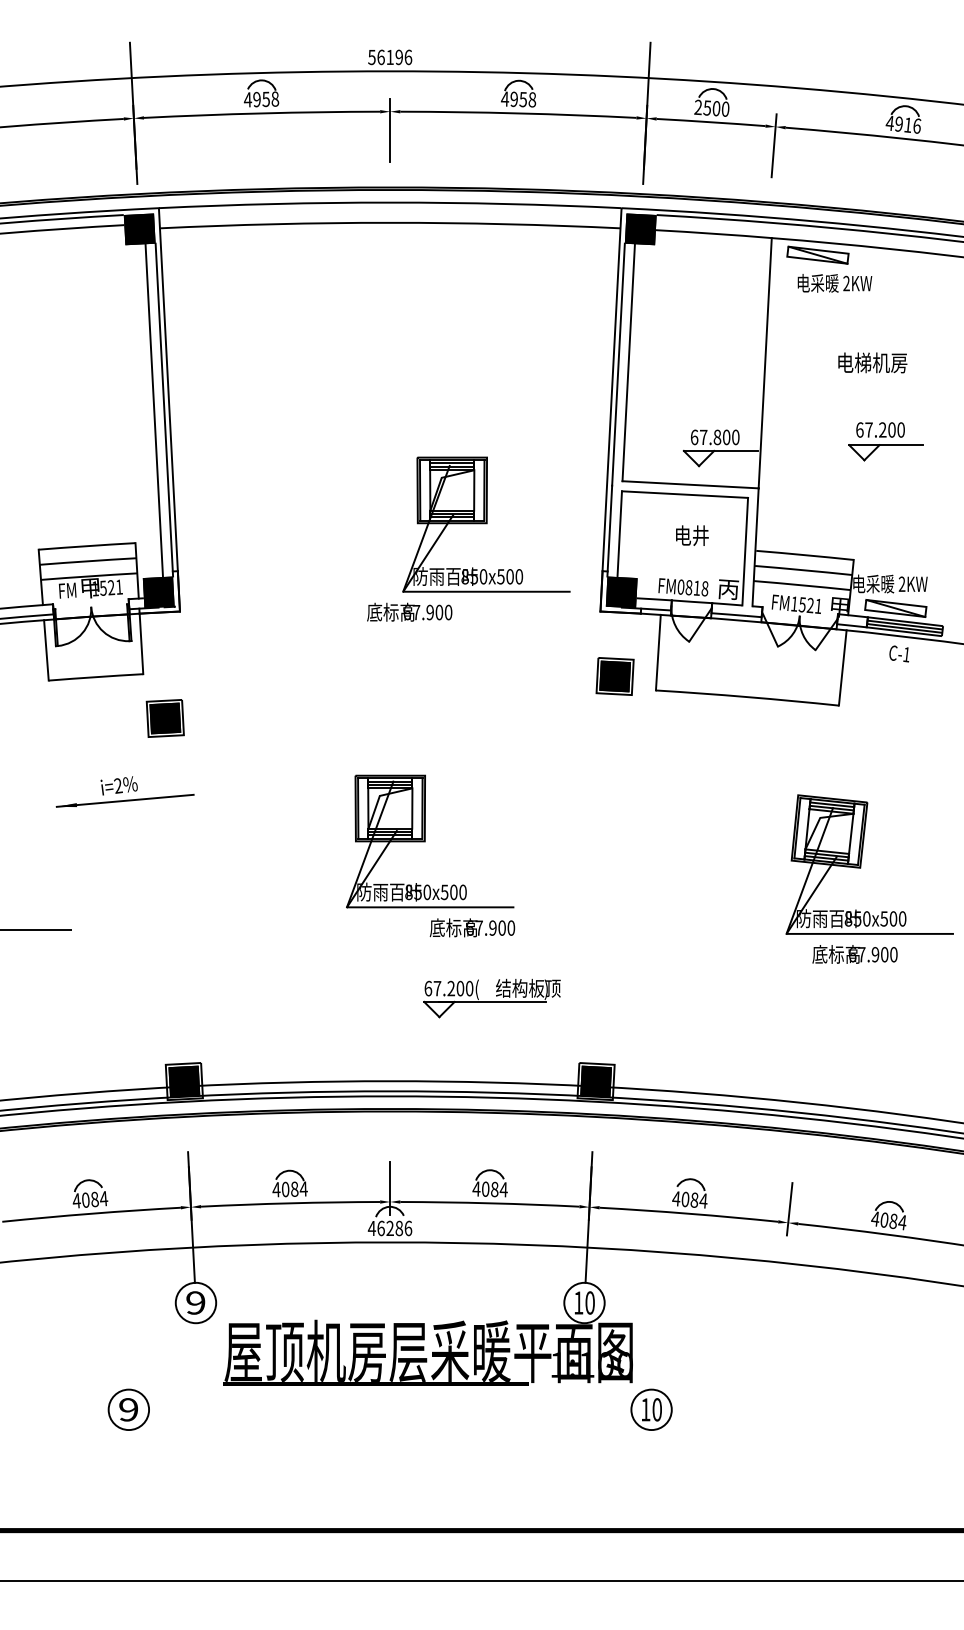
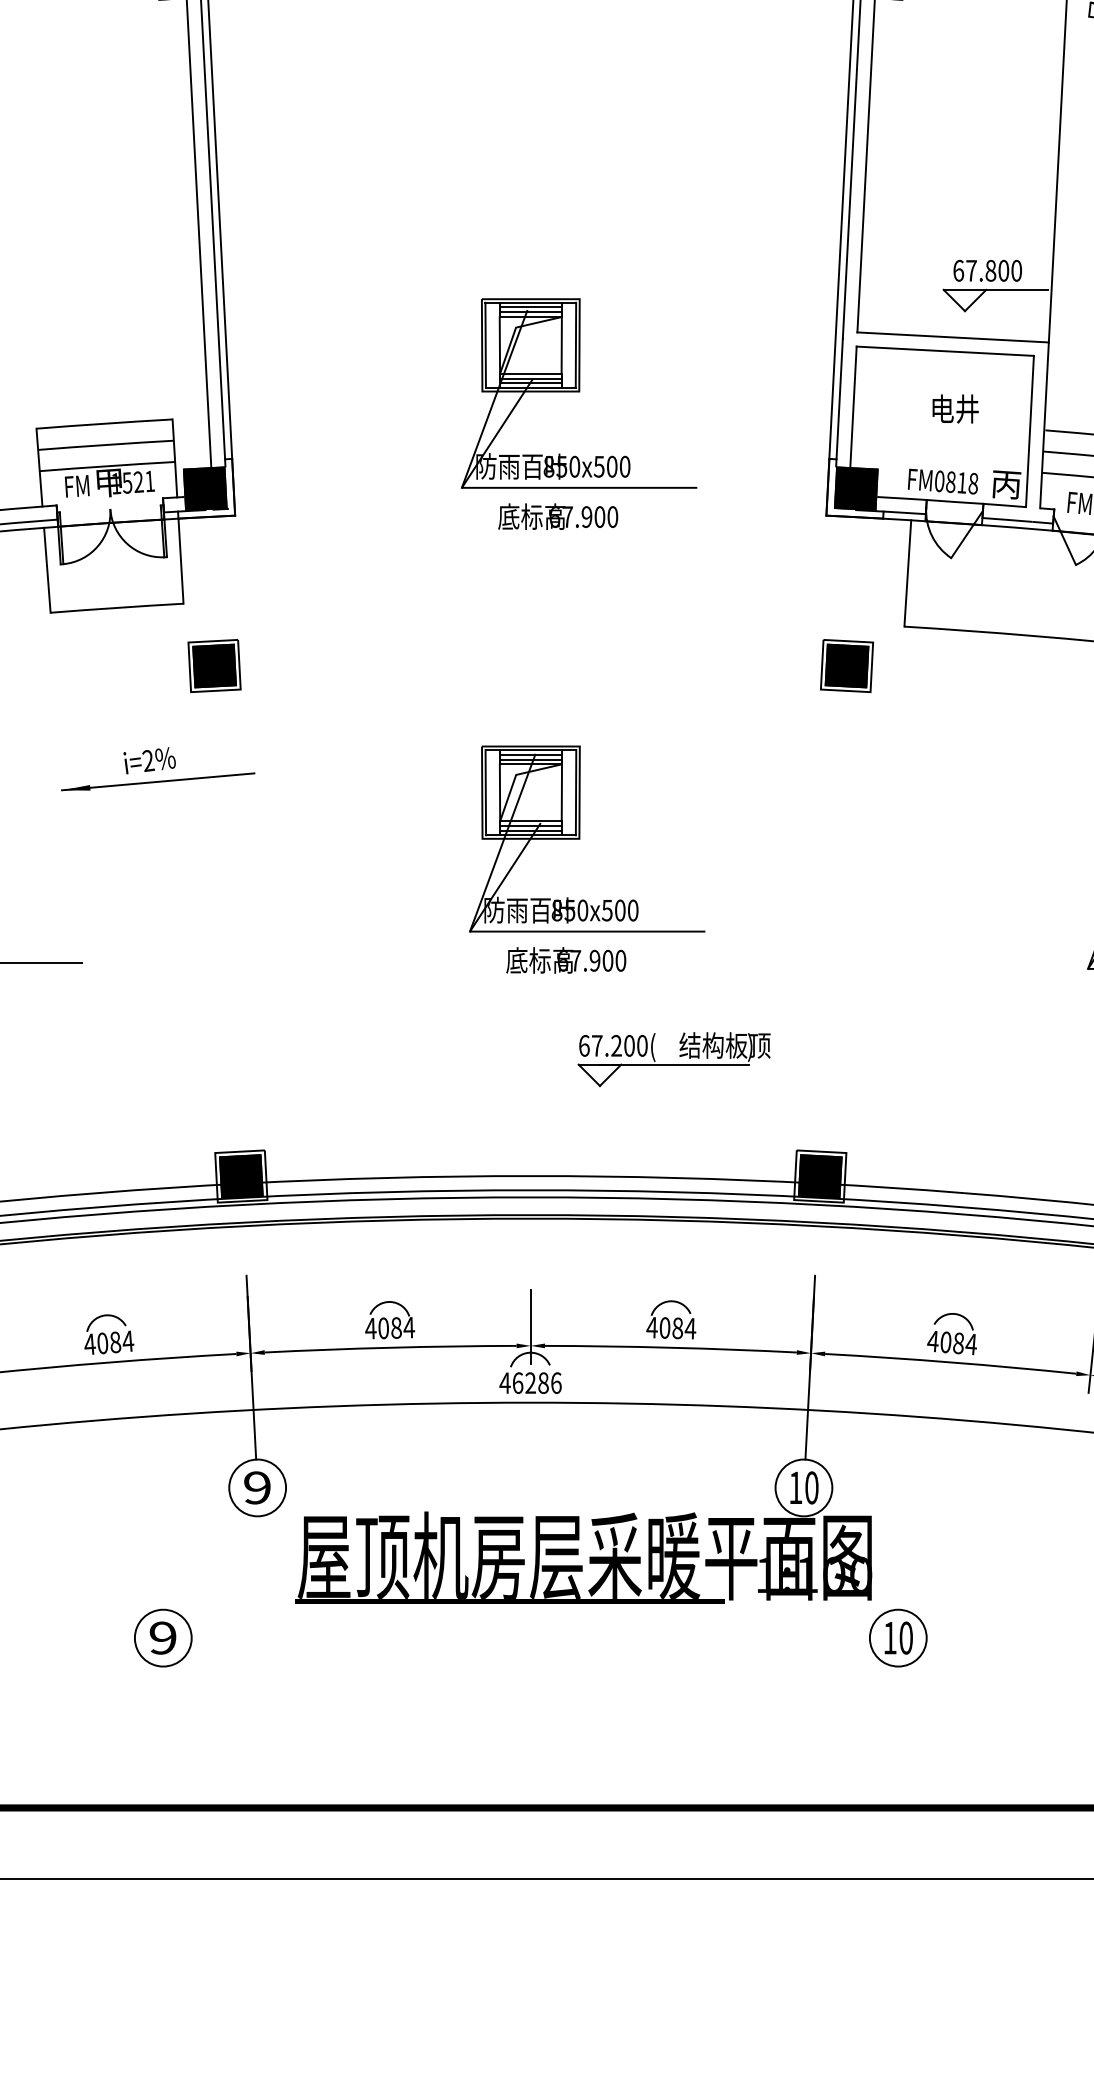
part: (486, 524) -> (578, 393), moved
part: (614, 676) -> (846, 666), moved
text: (472, 927) -> (566, 959), moved

